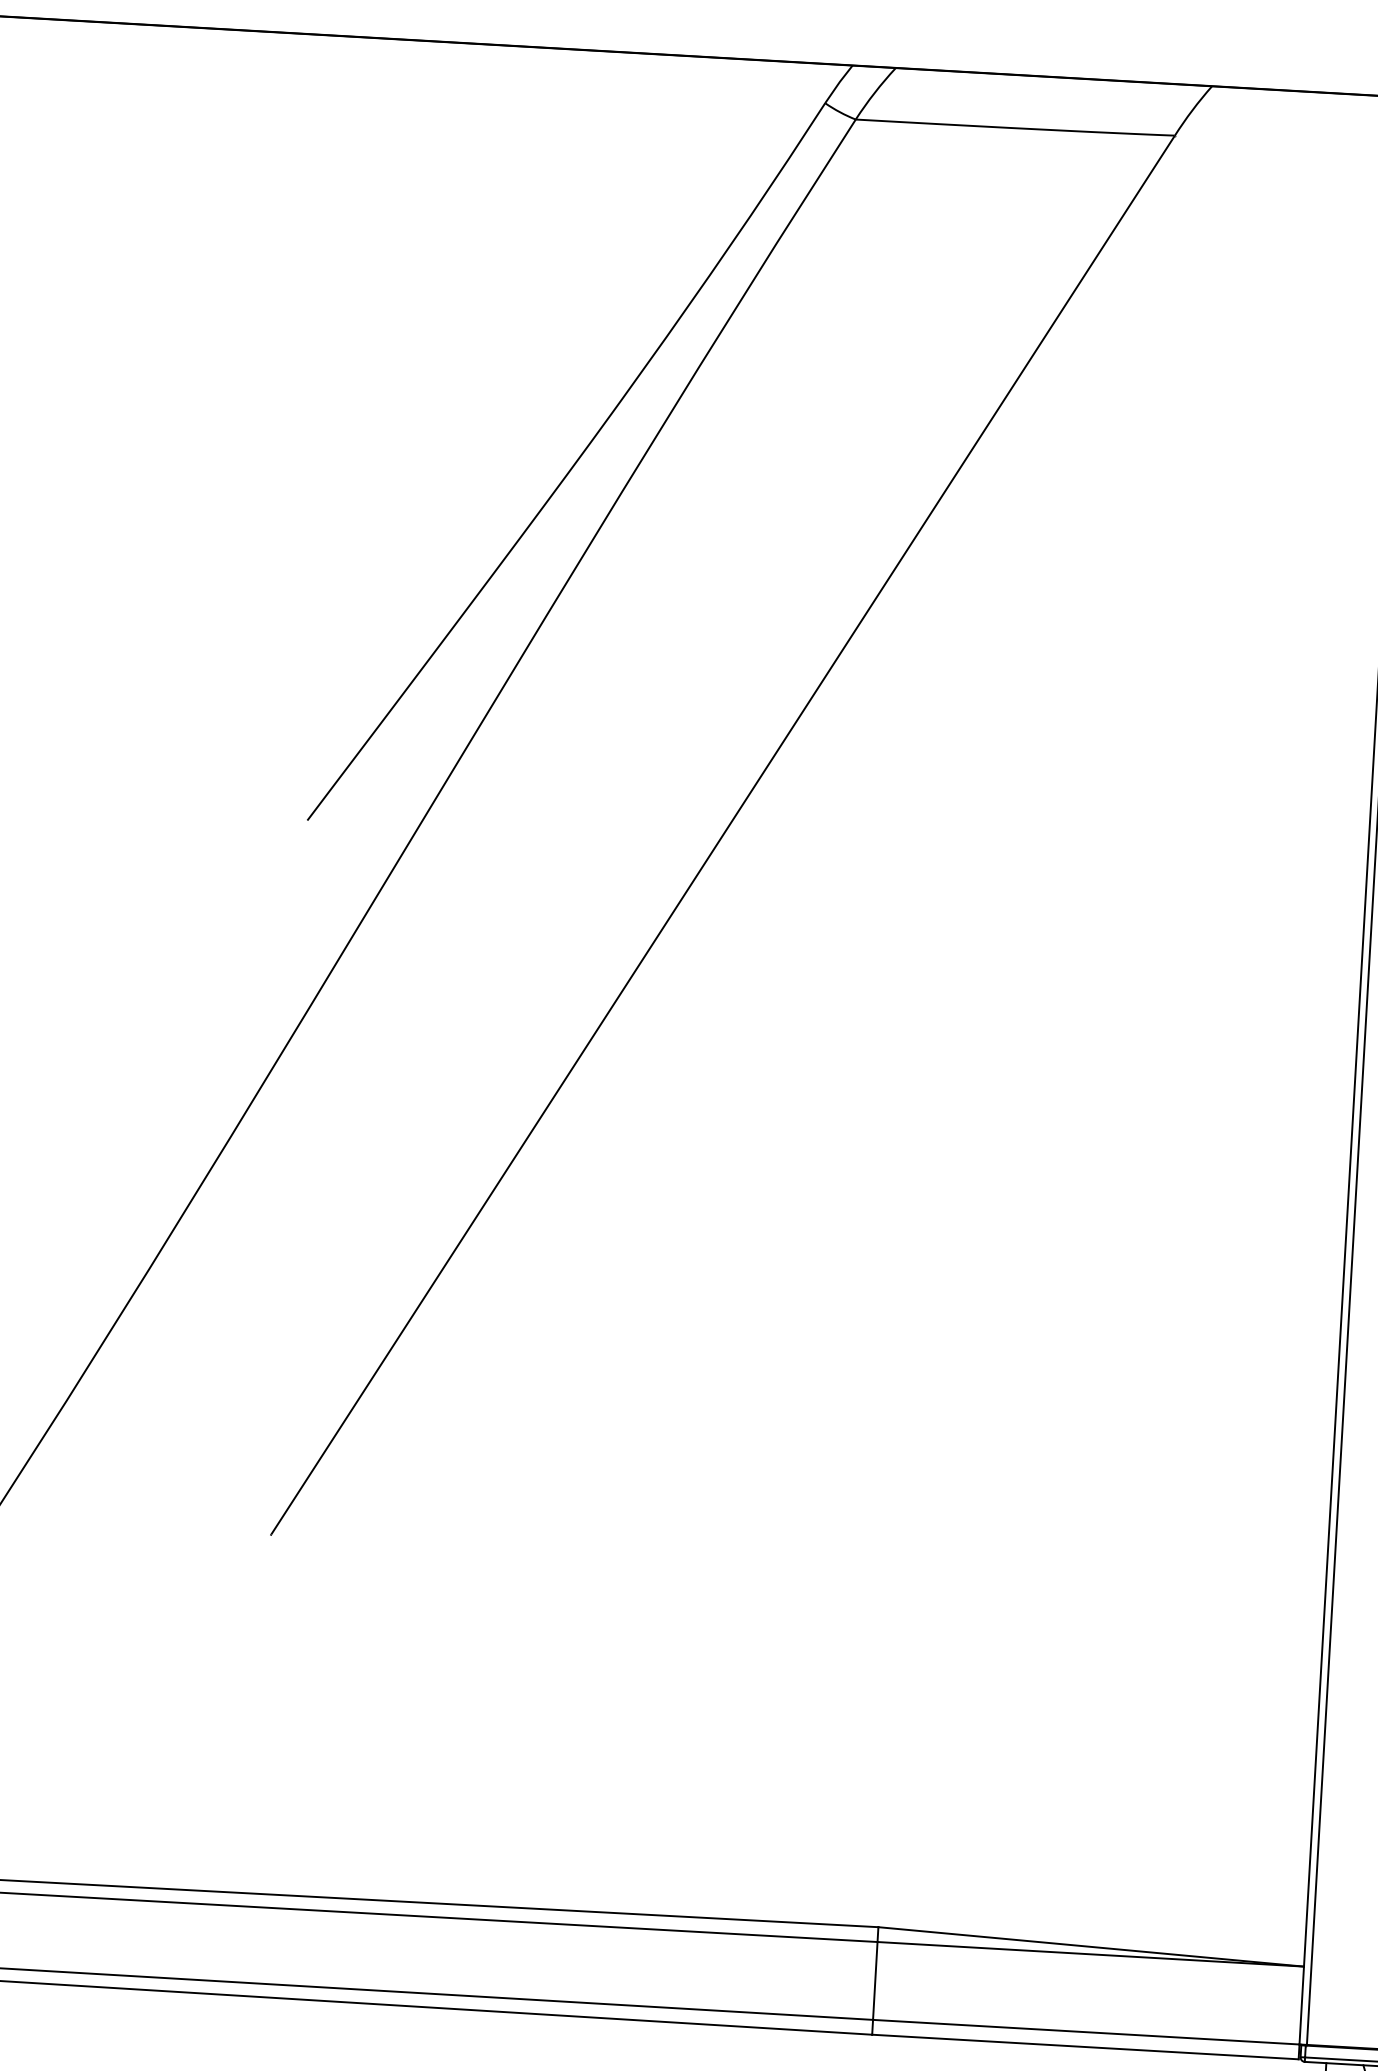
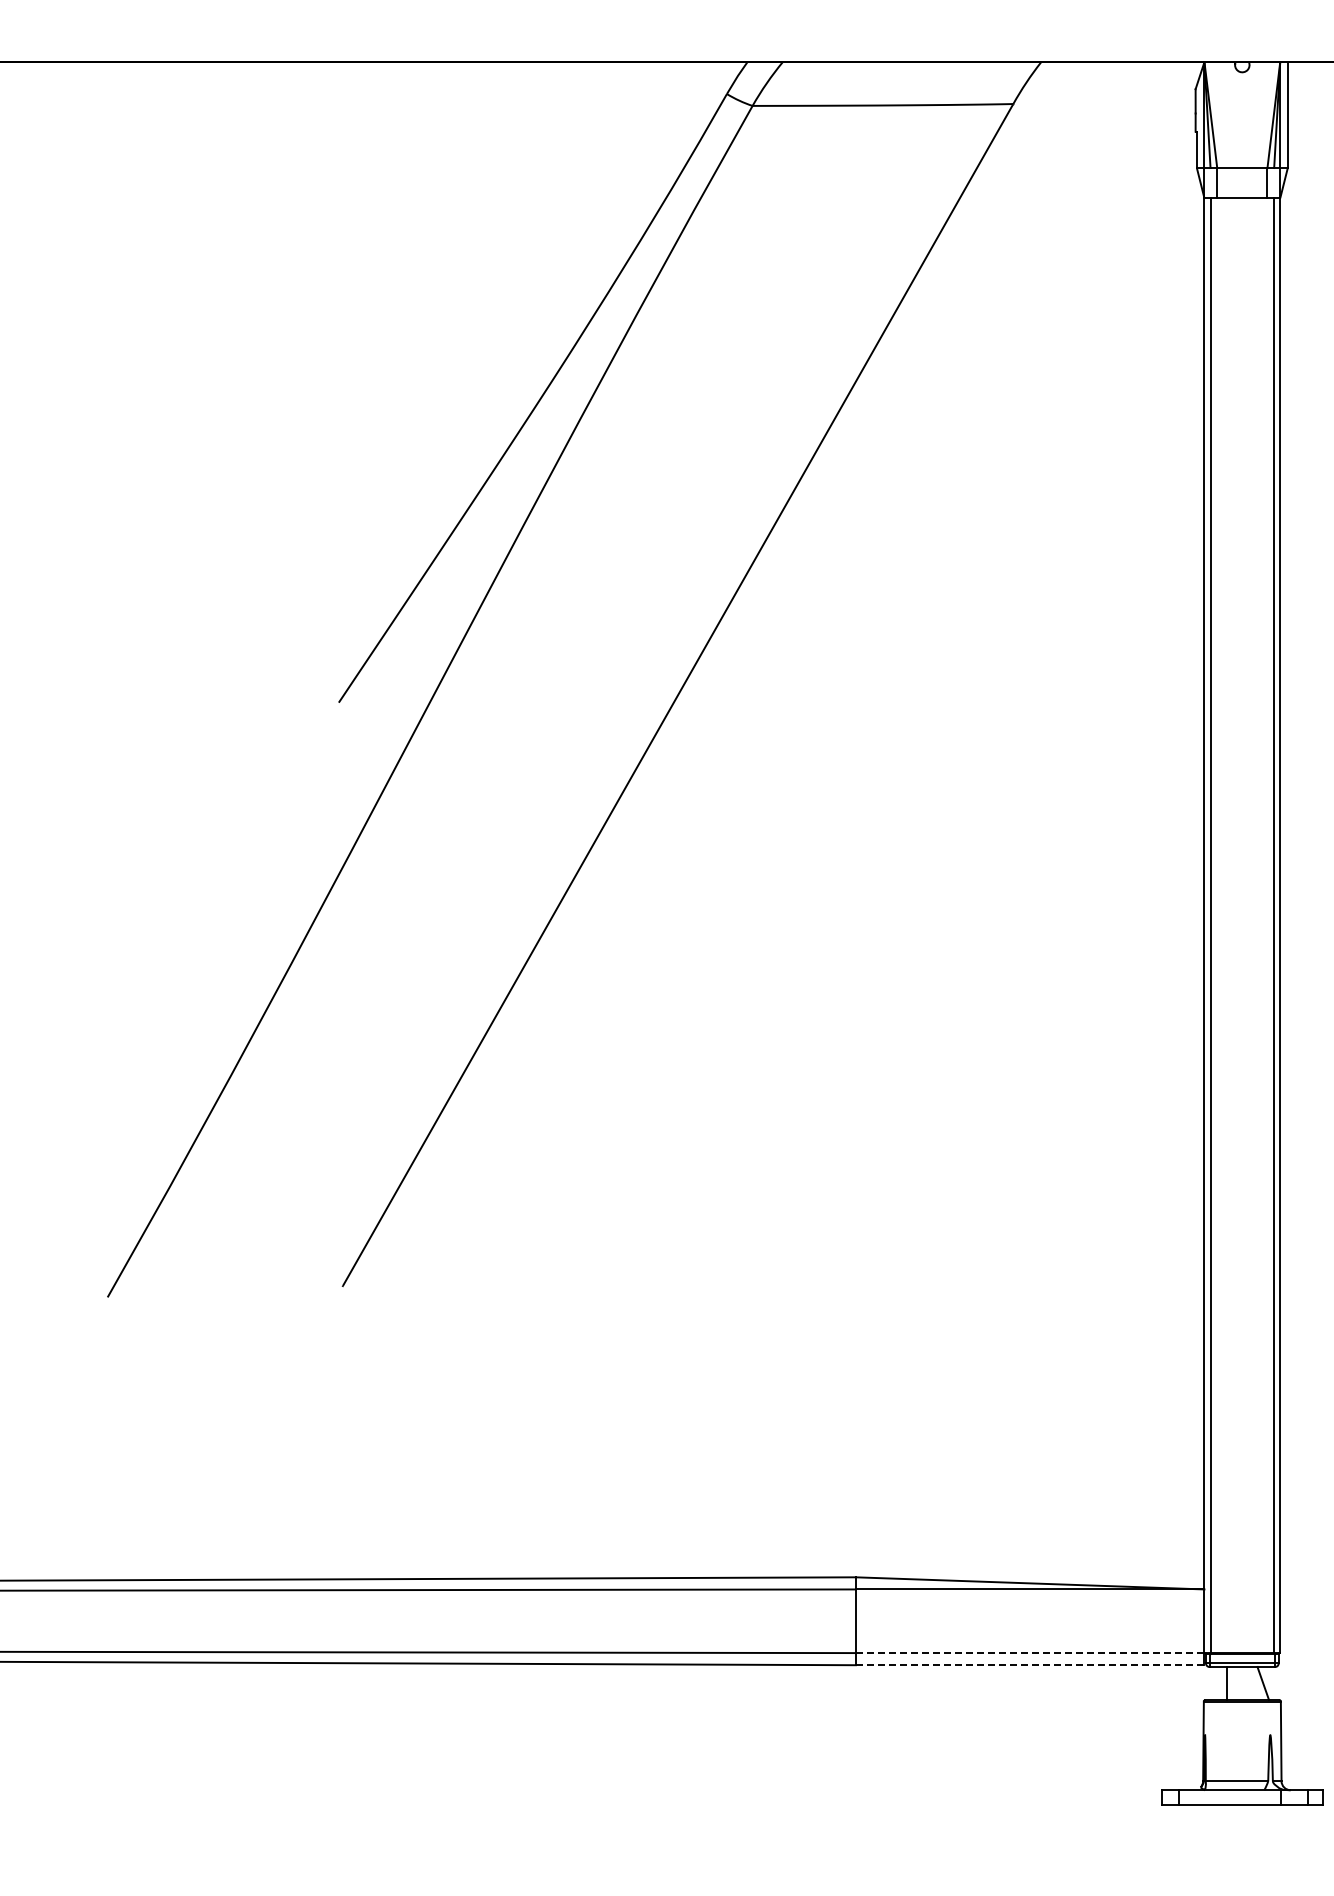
line: (1085, 2032) -> (1029, 1653), solid -> dashed
line: (1084, 2047) -> (1029, 1665), solid -> dashed

